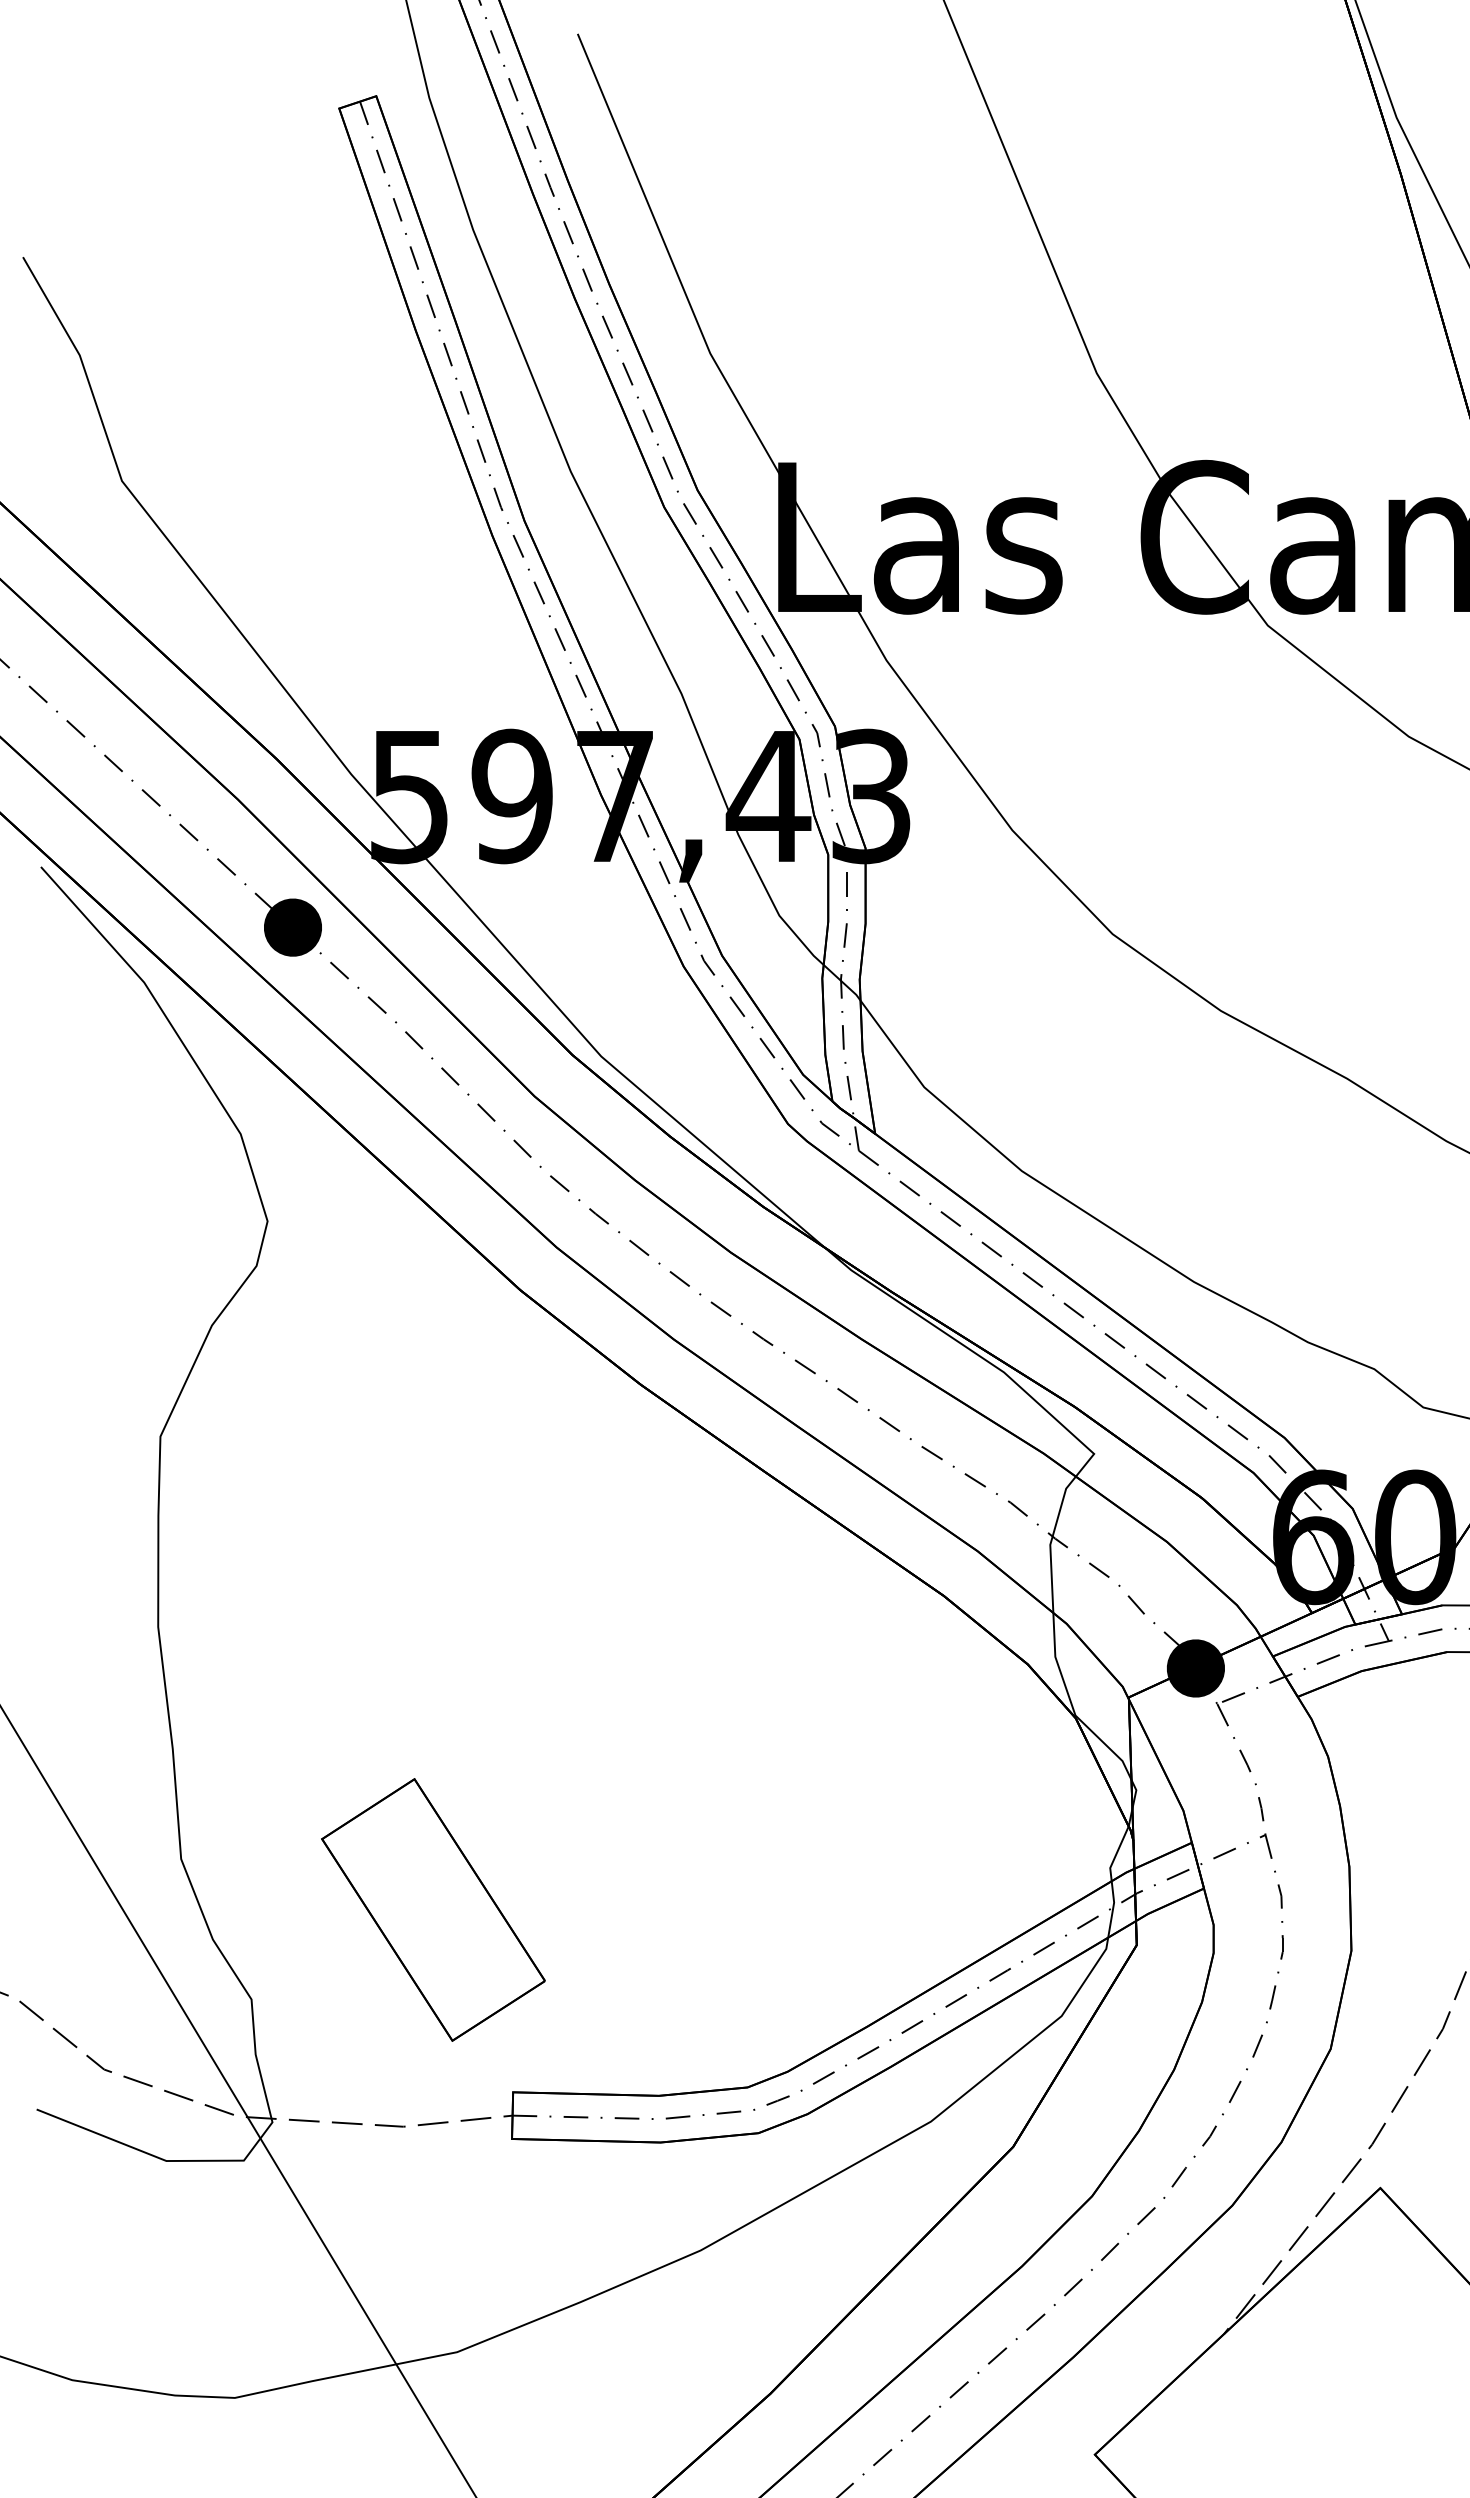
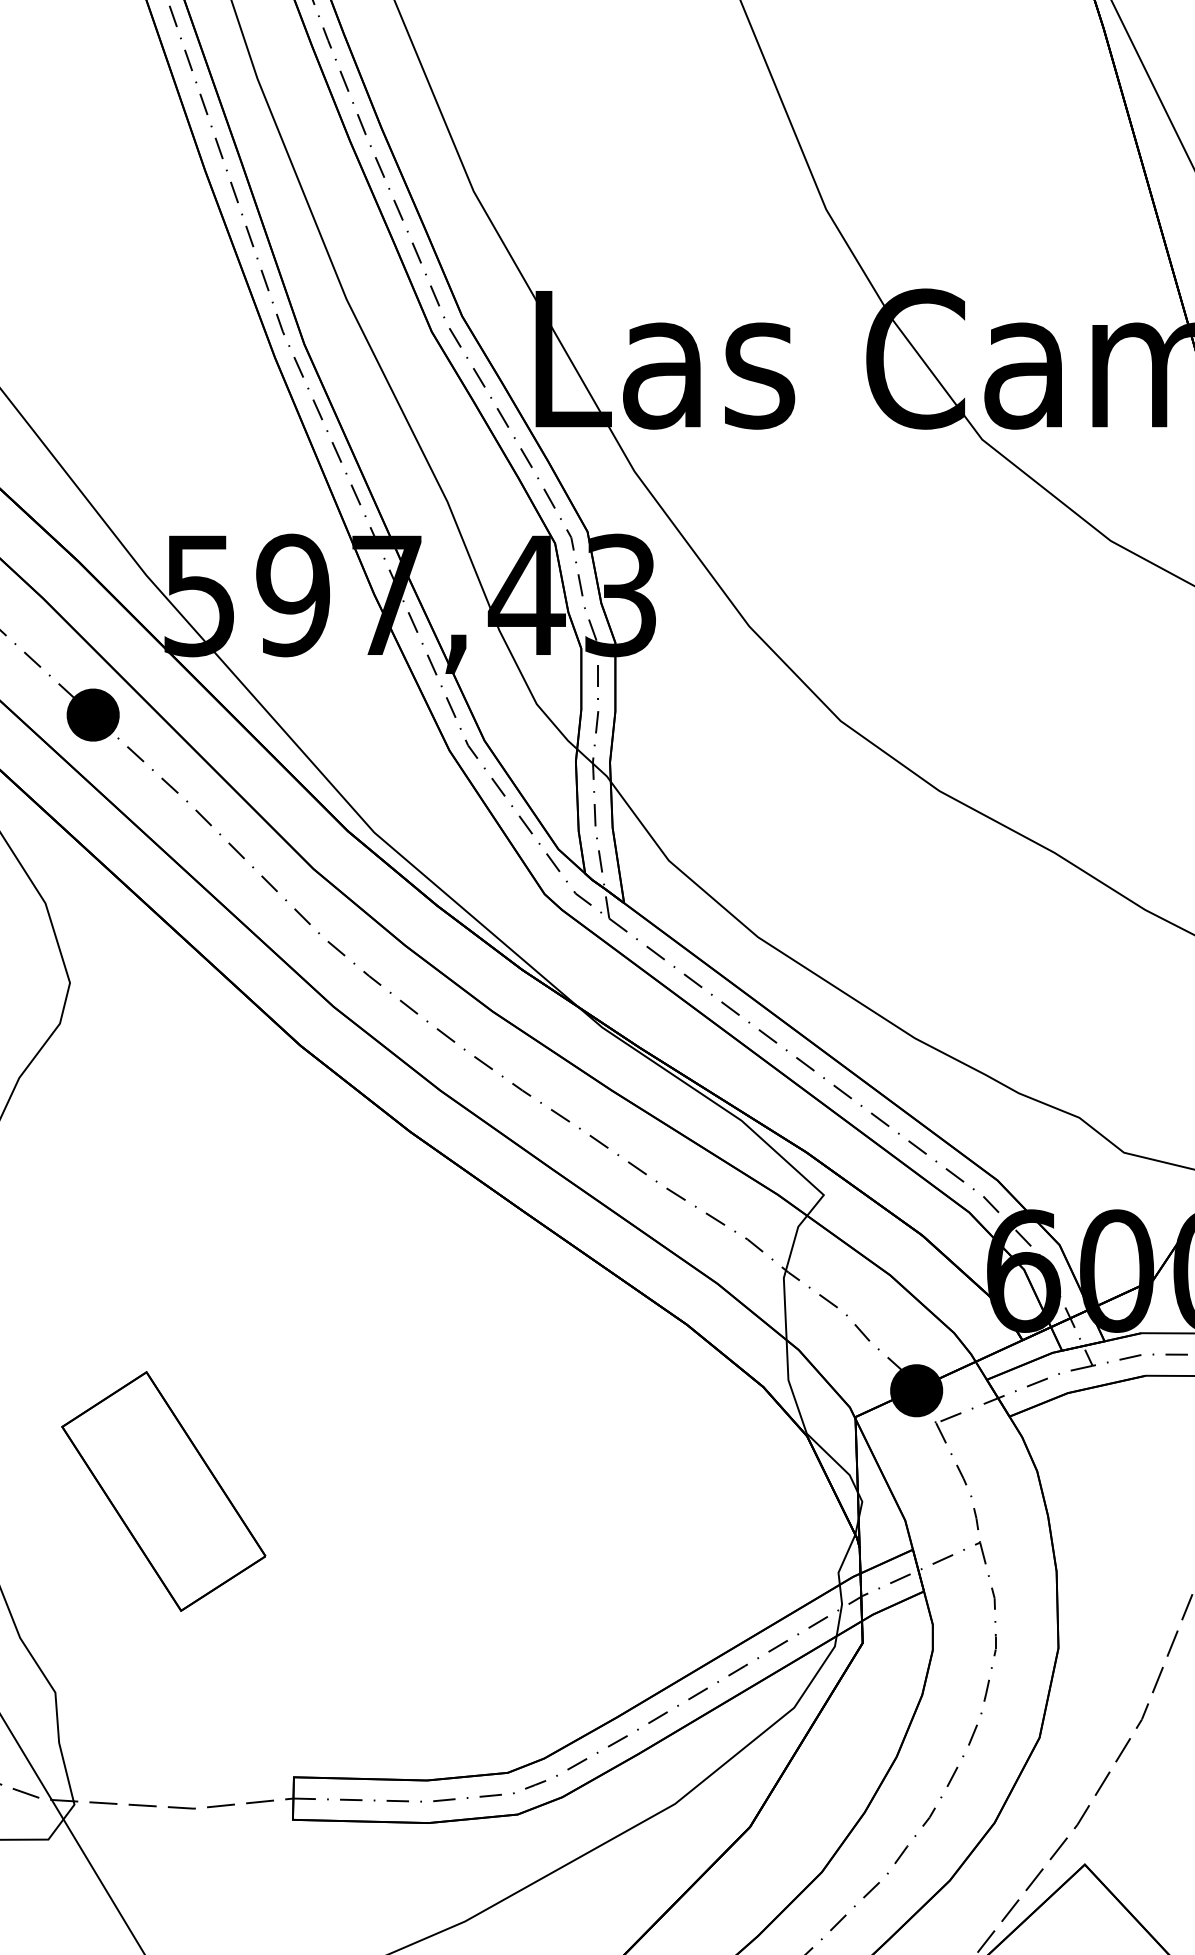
part: (433, 1909) -> (163, 1491), moved

